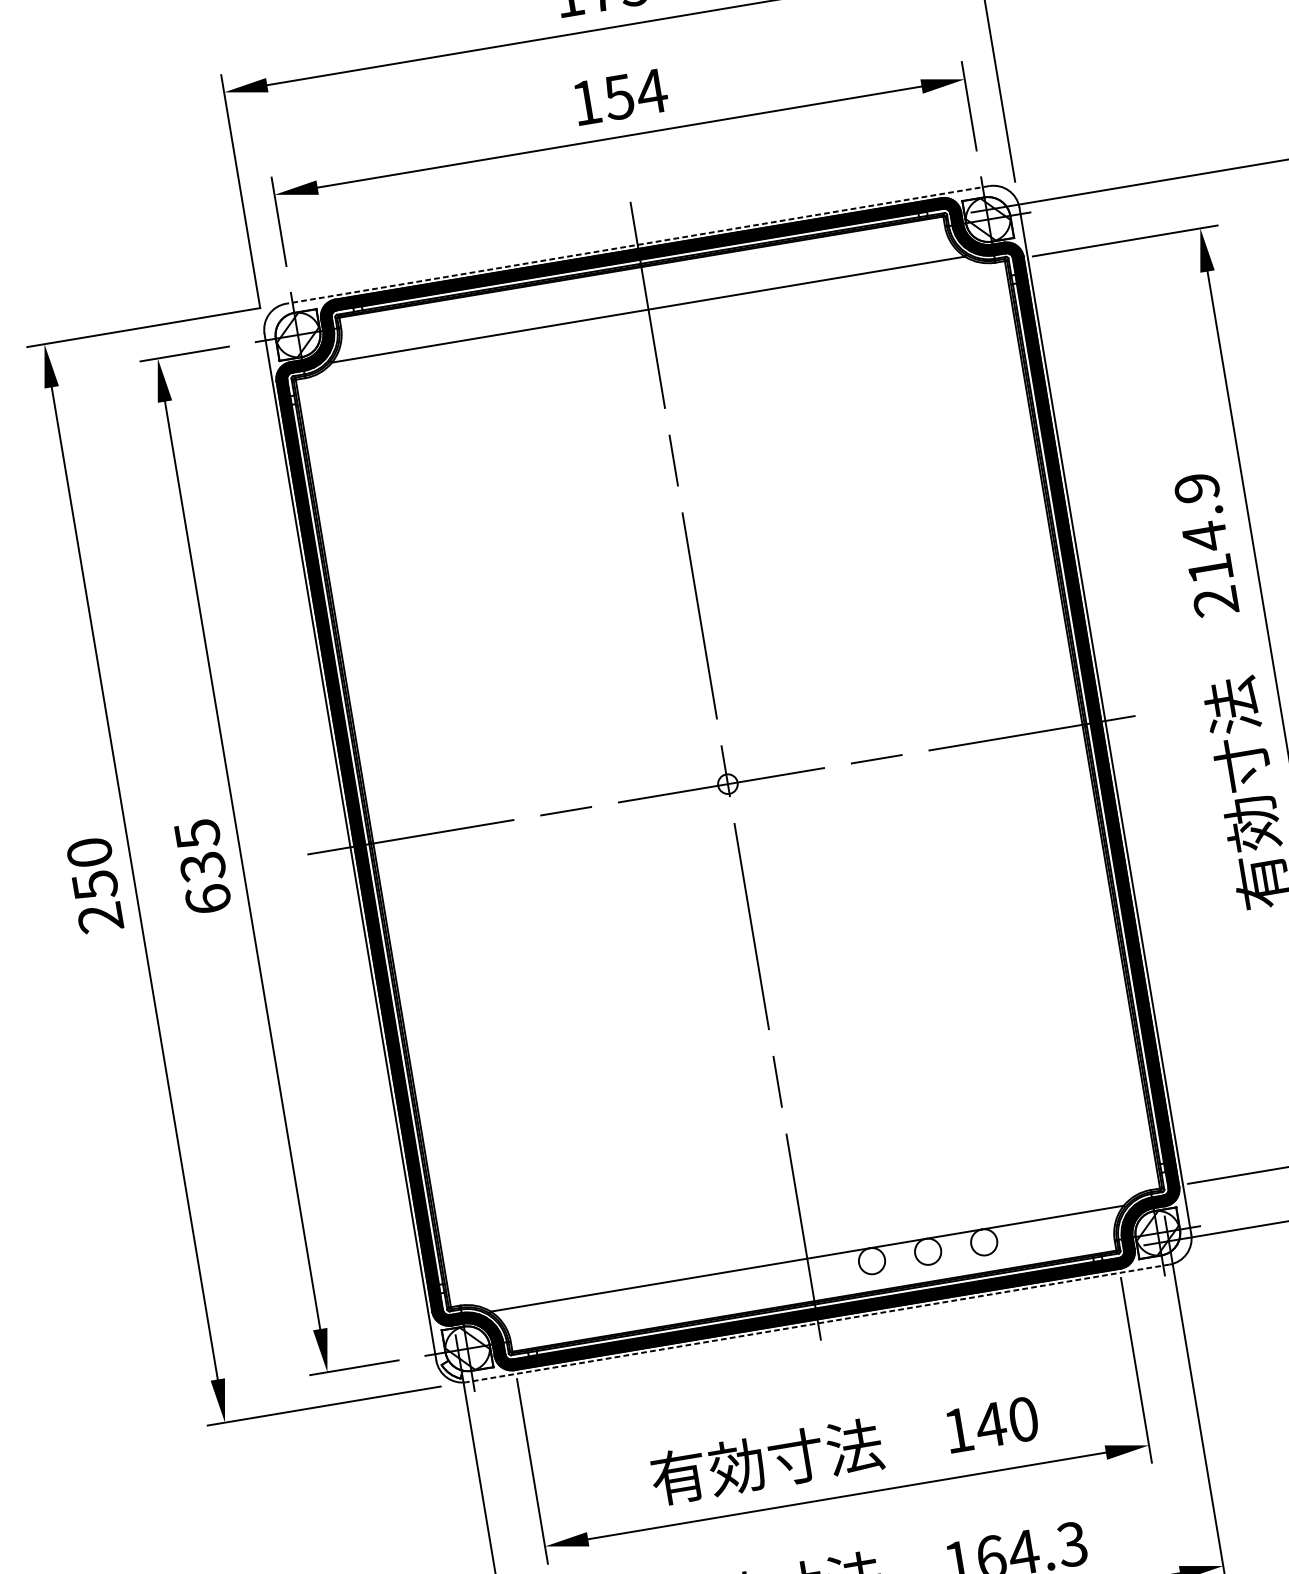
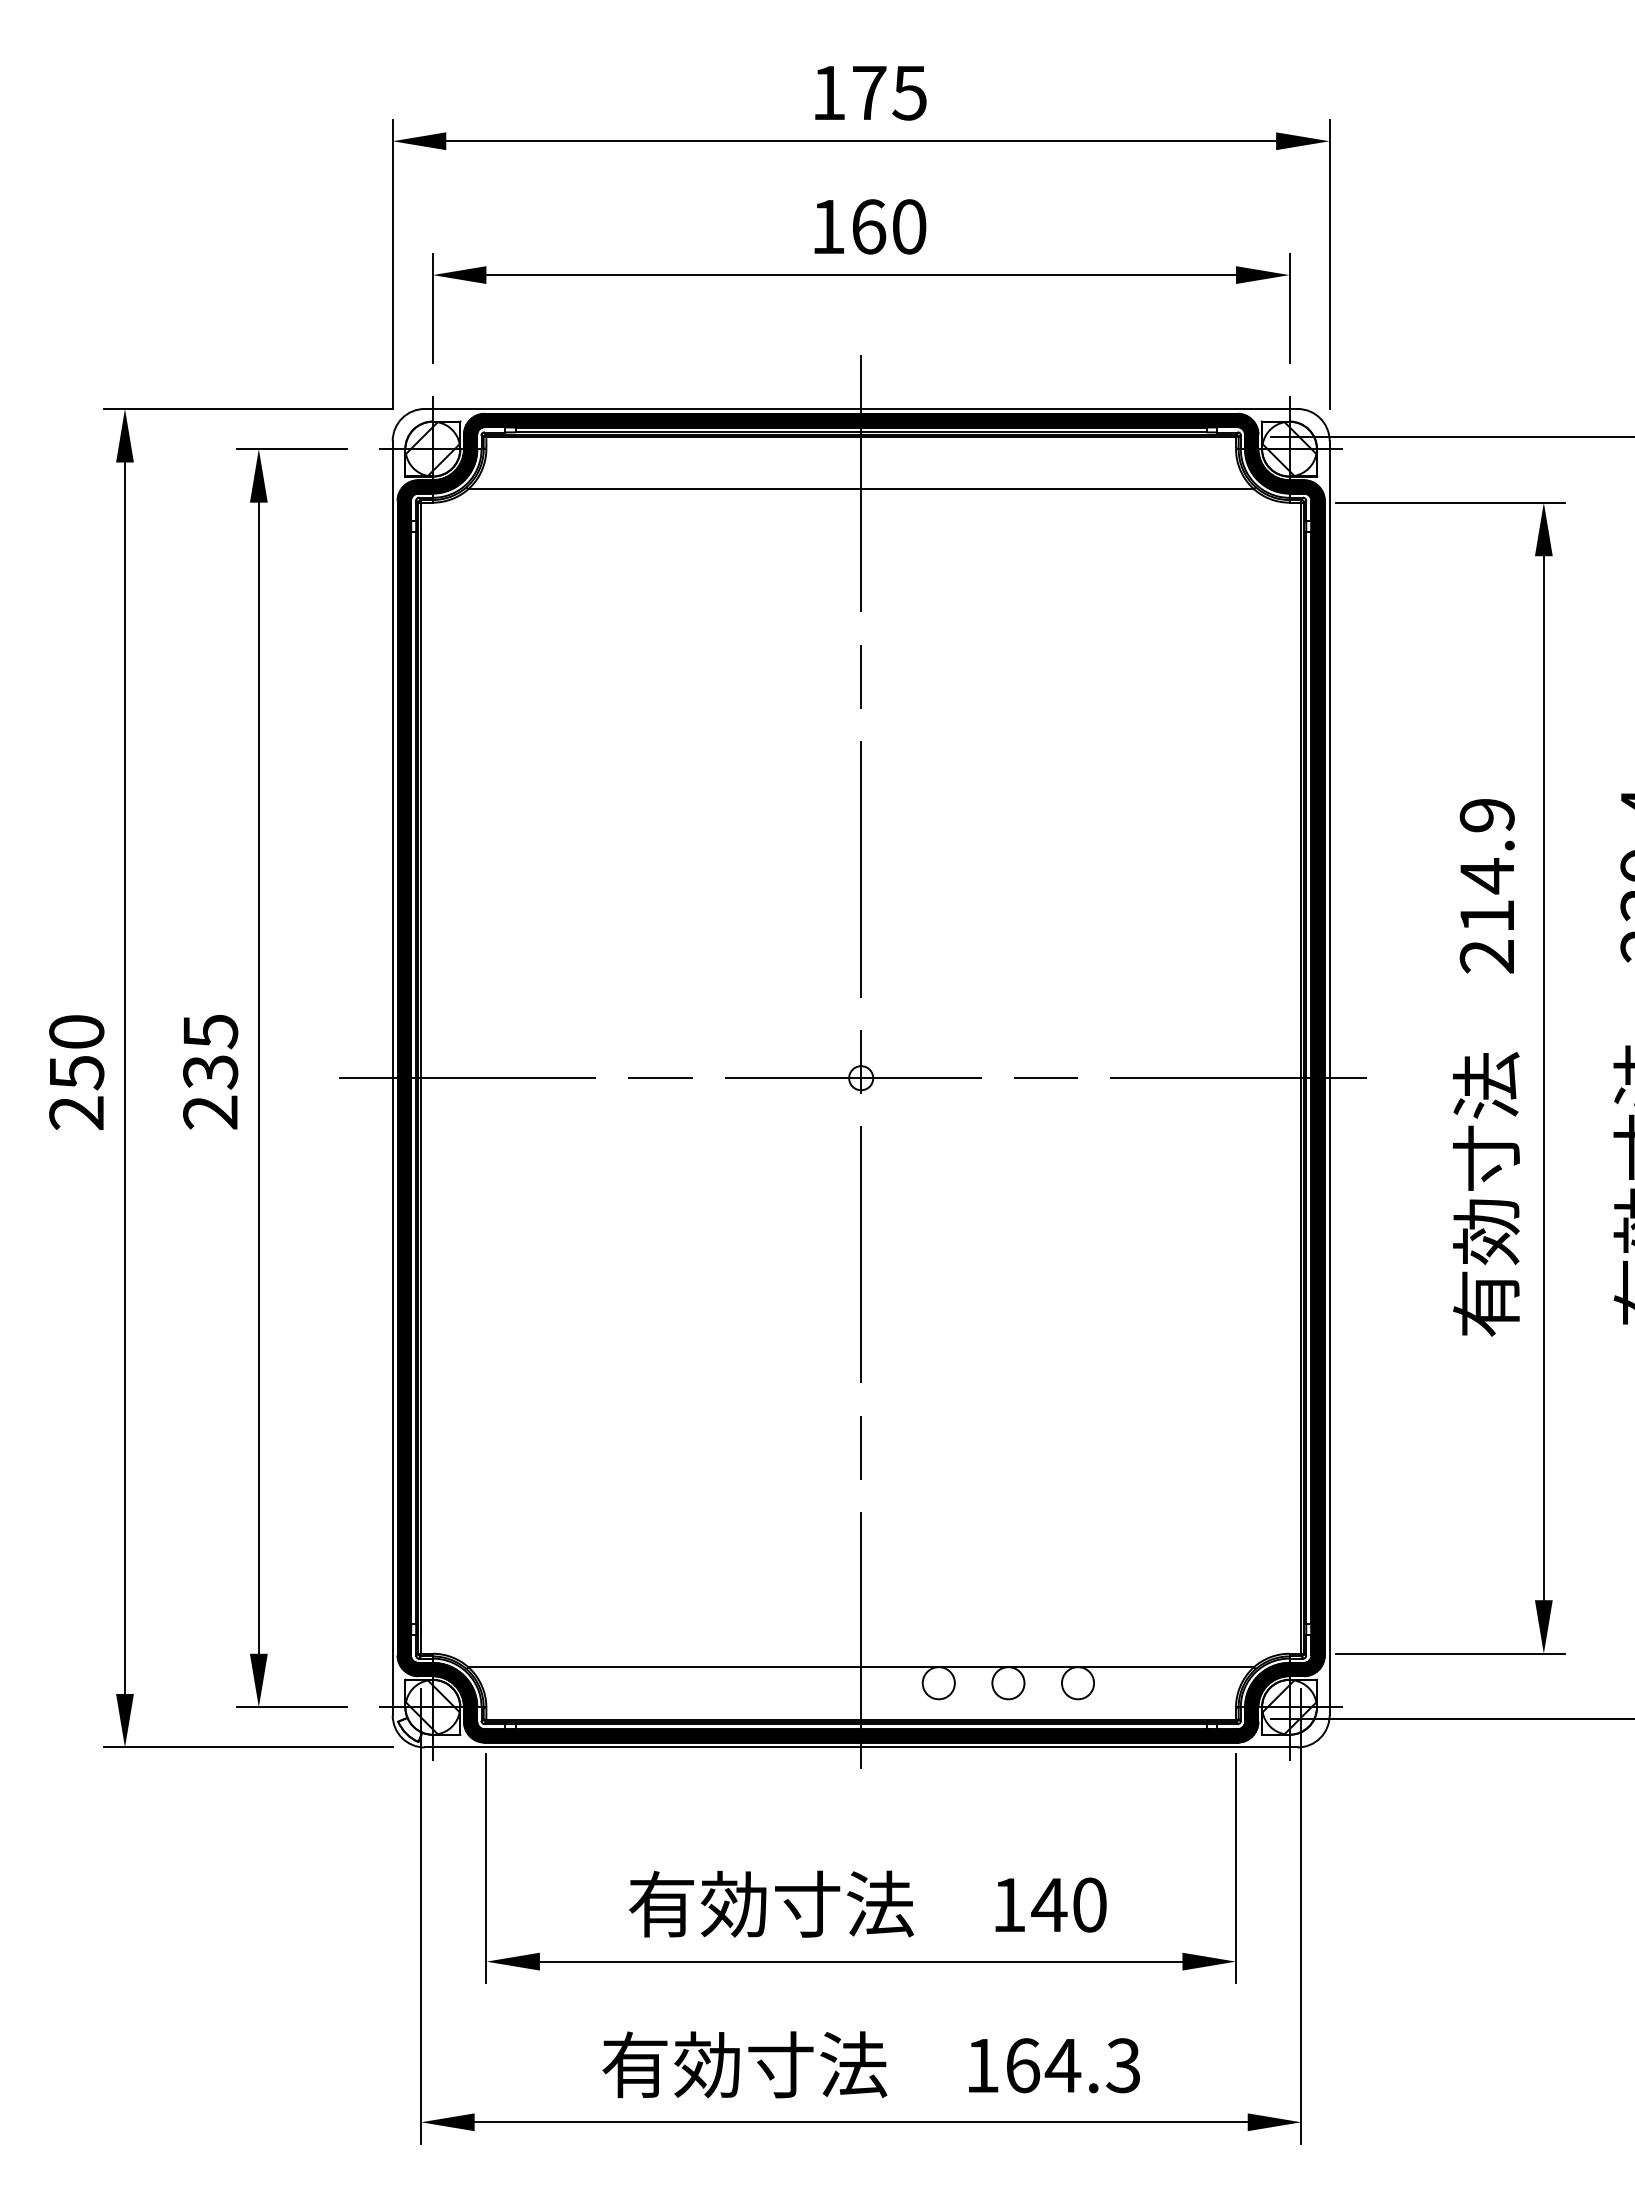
text: (635, 94) -> (889, 226), 154 -> 160
line: (637, 244) -> (860, 408), dashed -> solid
text: (208, 899) -> (210, 1112), 635 -> 235
line: (817, 1323) -> (860, 1747), dashed -> solid

